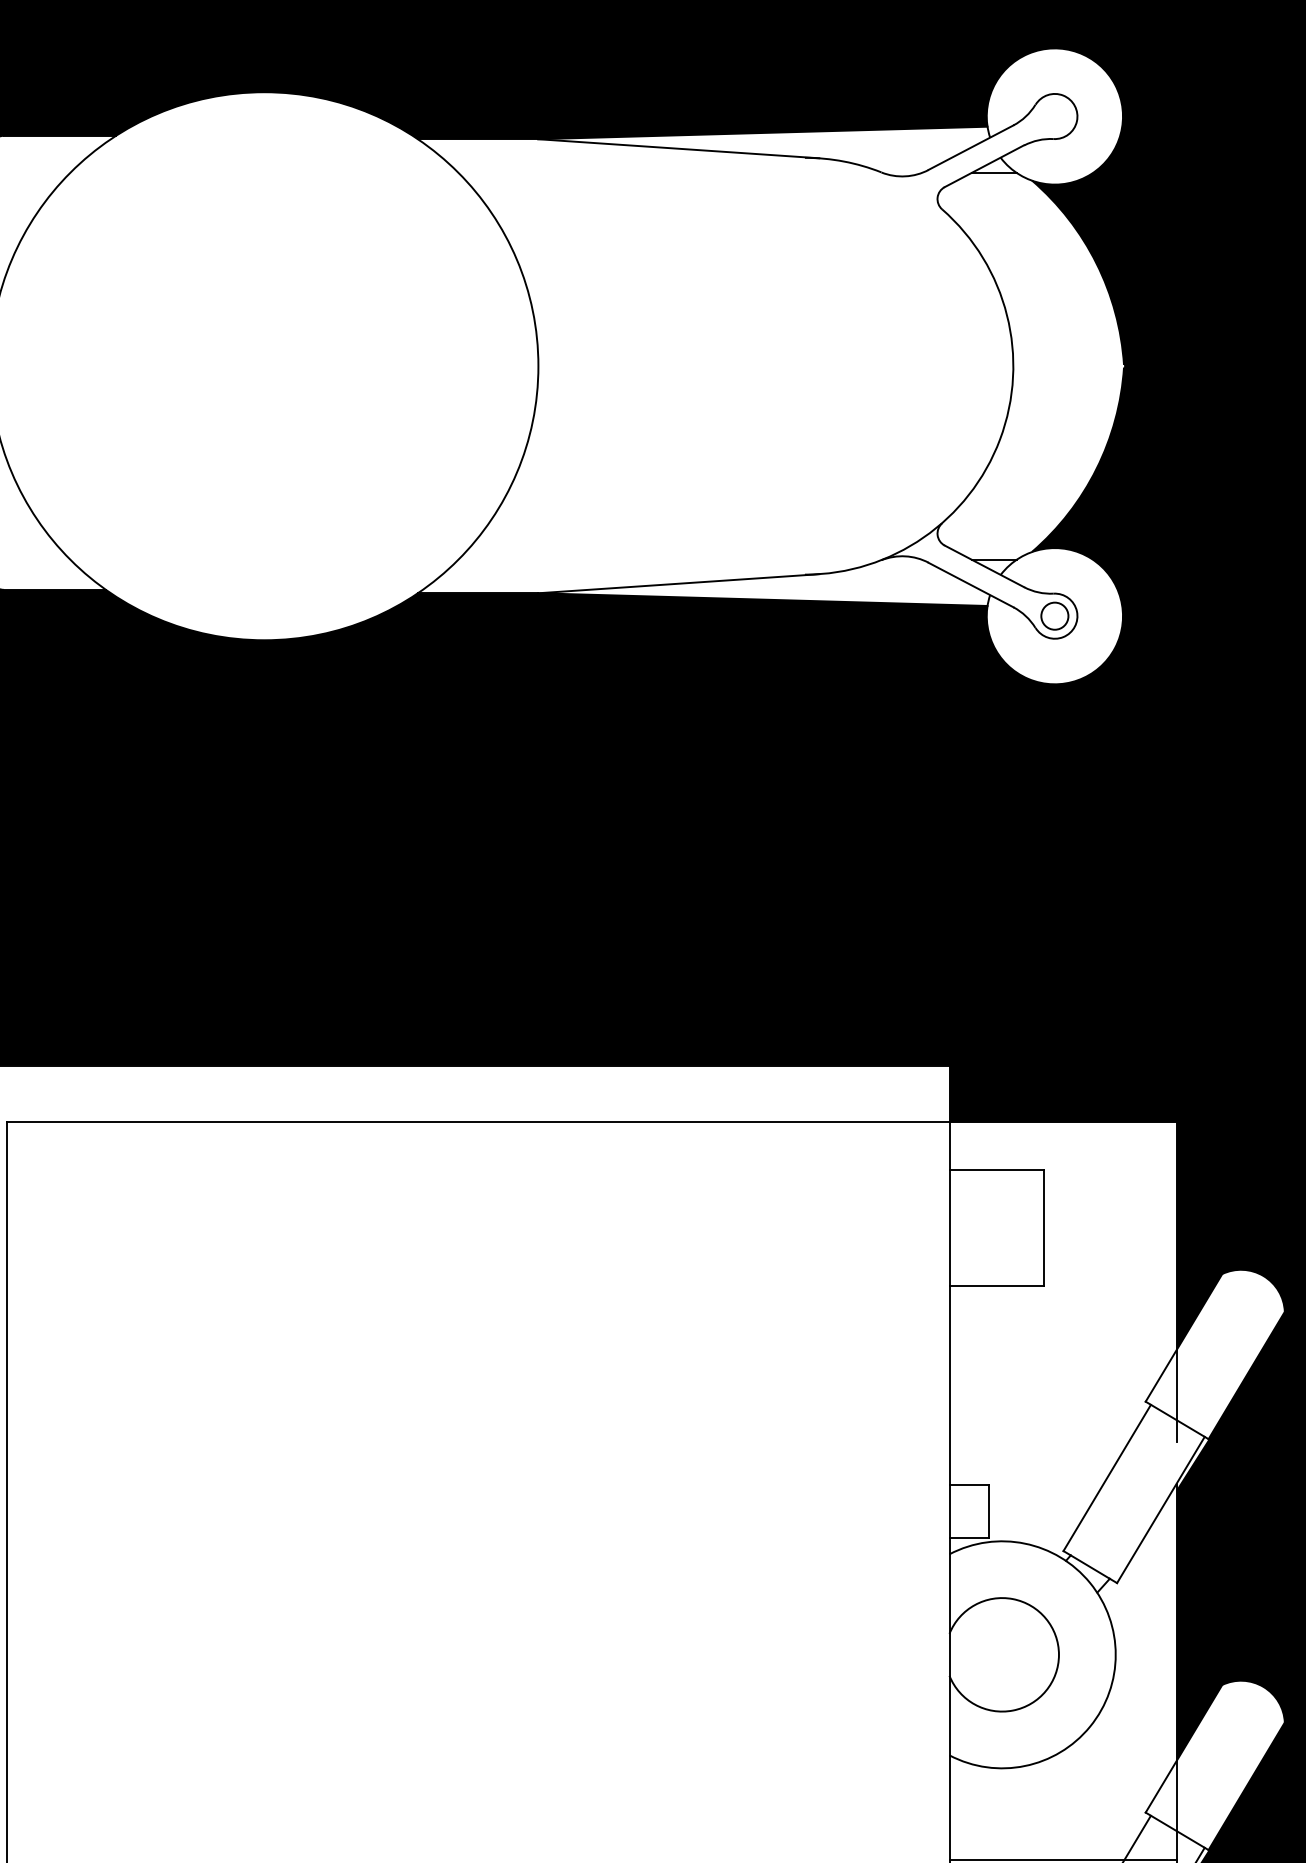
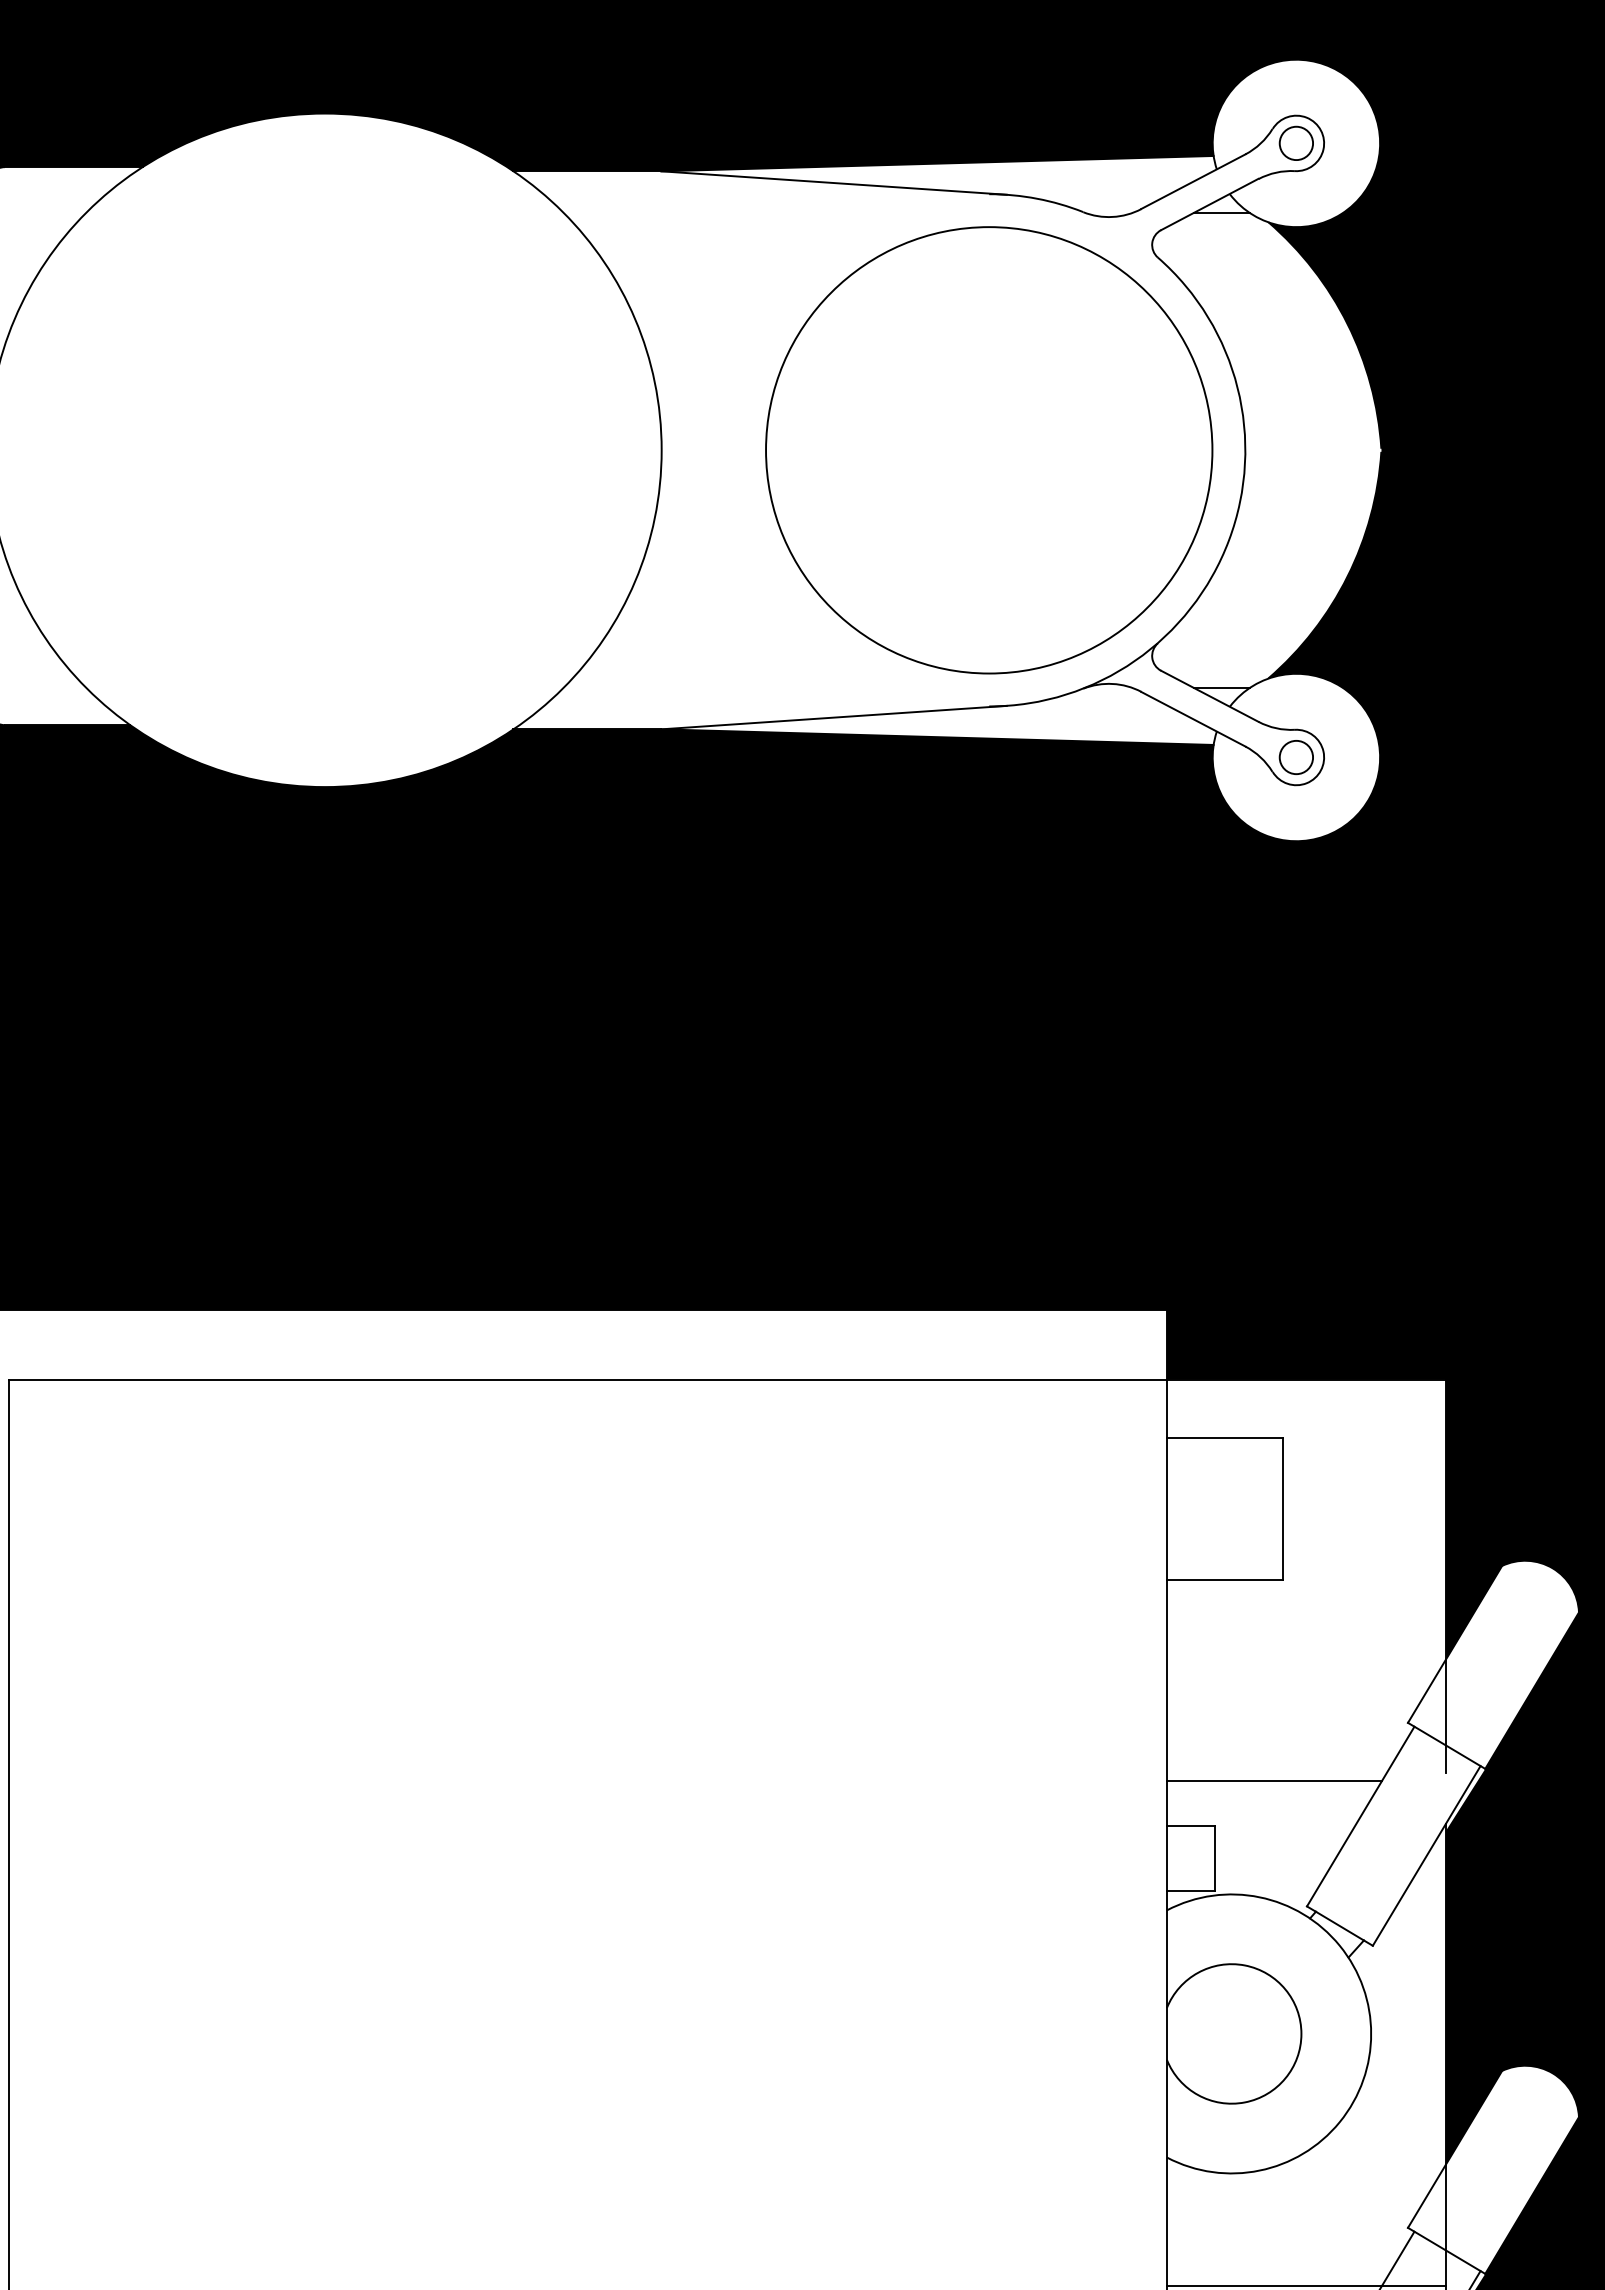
circle: (1054, 115) -> (1295, 142), added
circle: (805, 366) -> (989, 450), added
line: (1036, 1449) -> (1273, 1781), added

